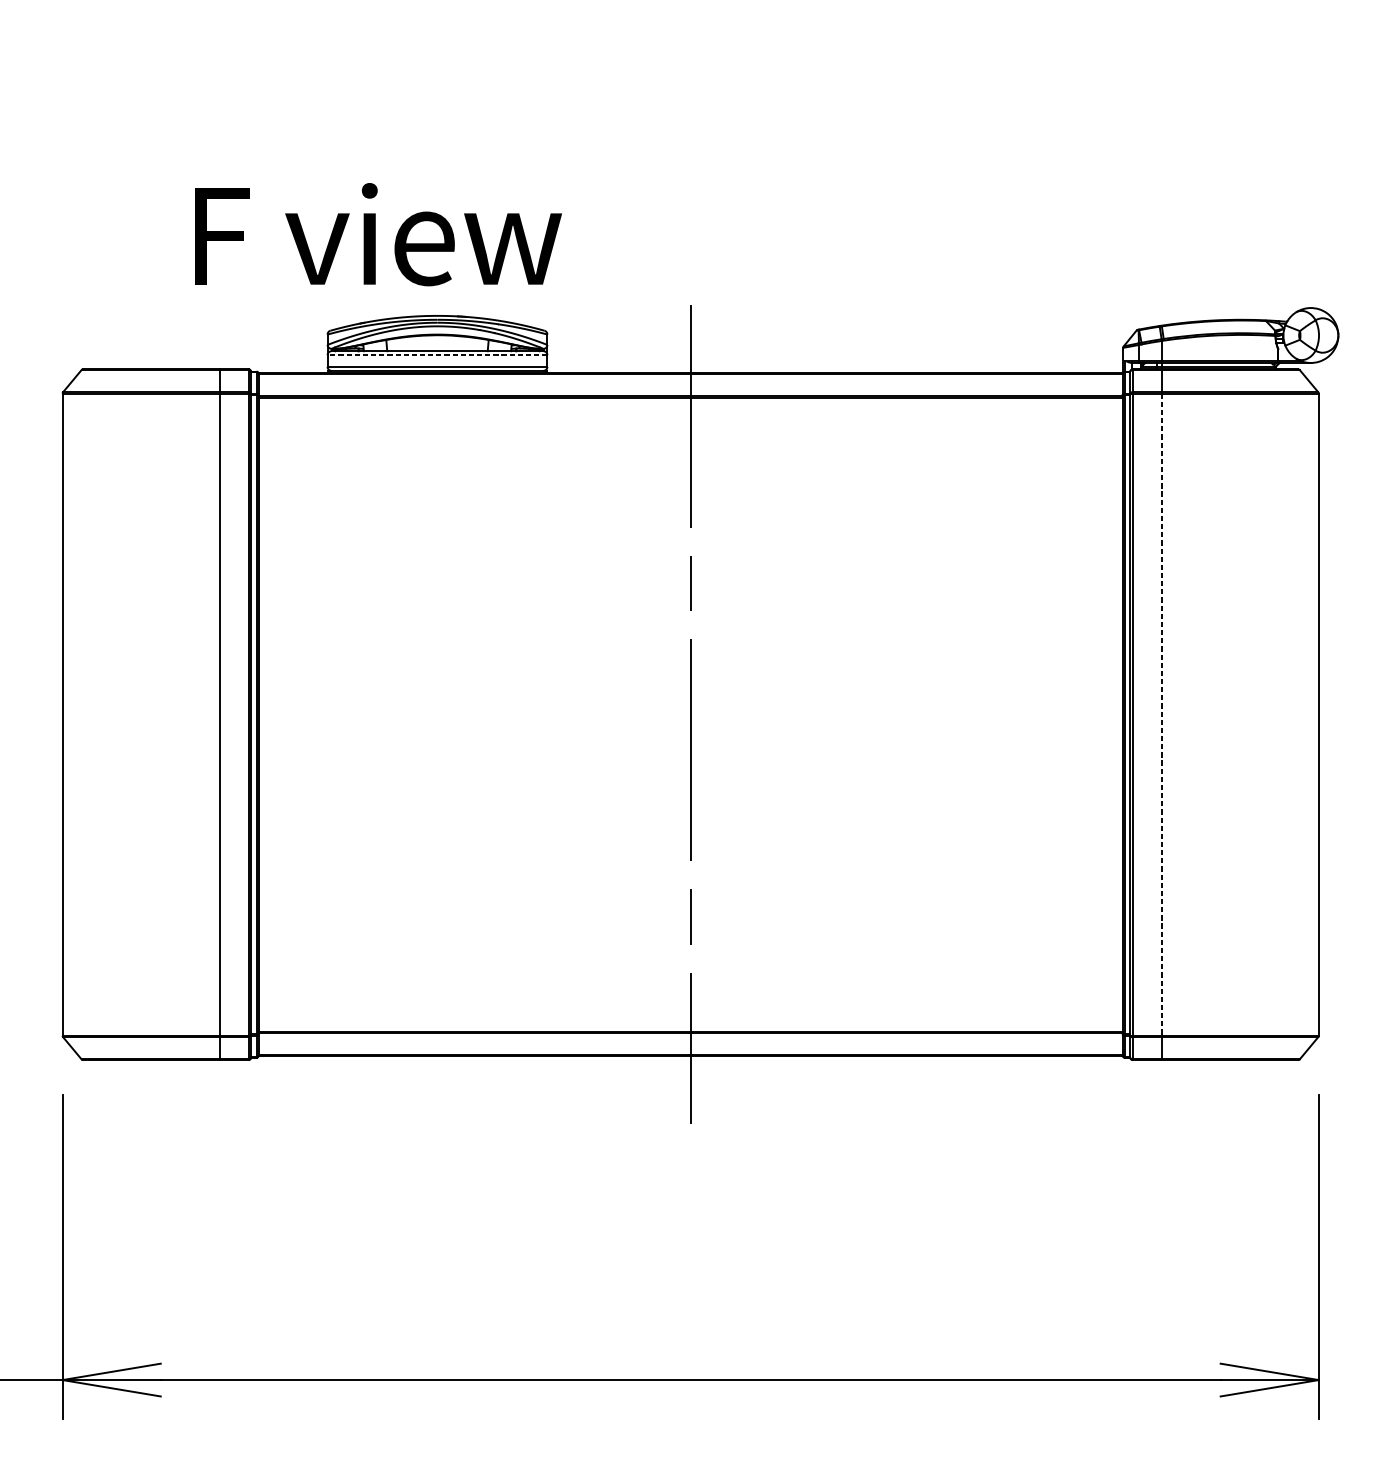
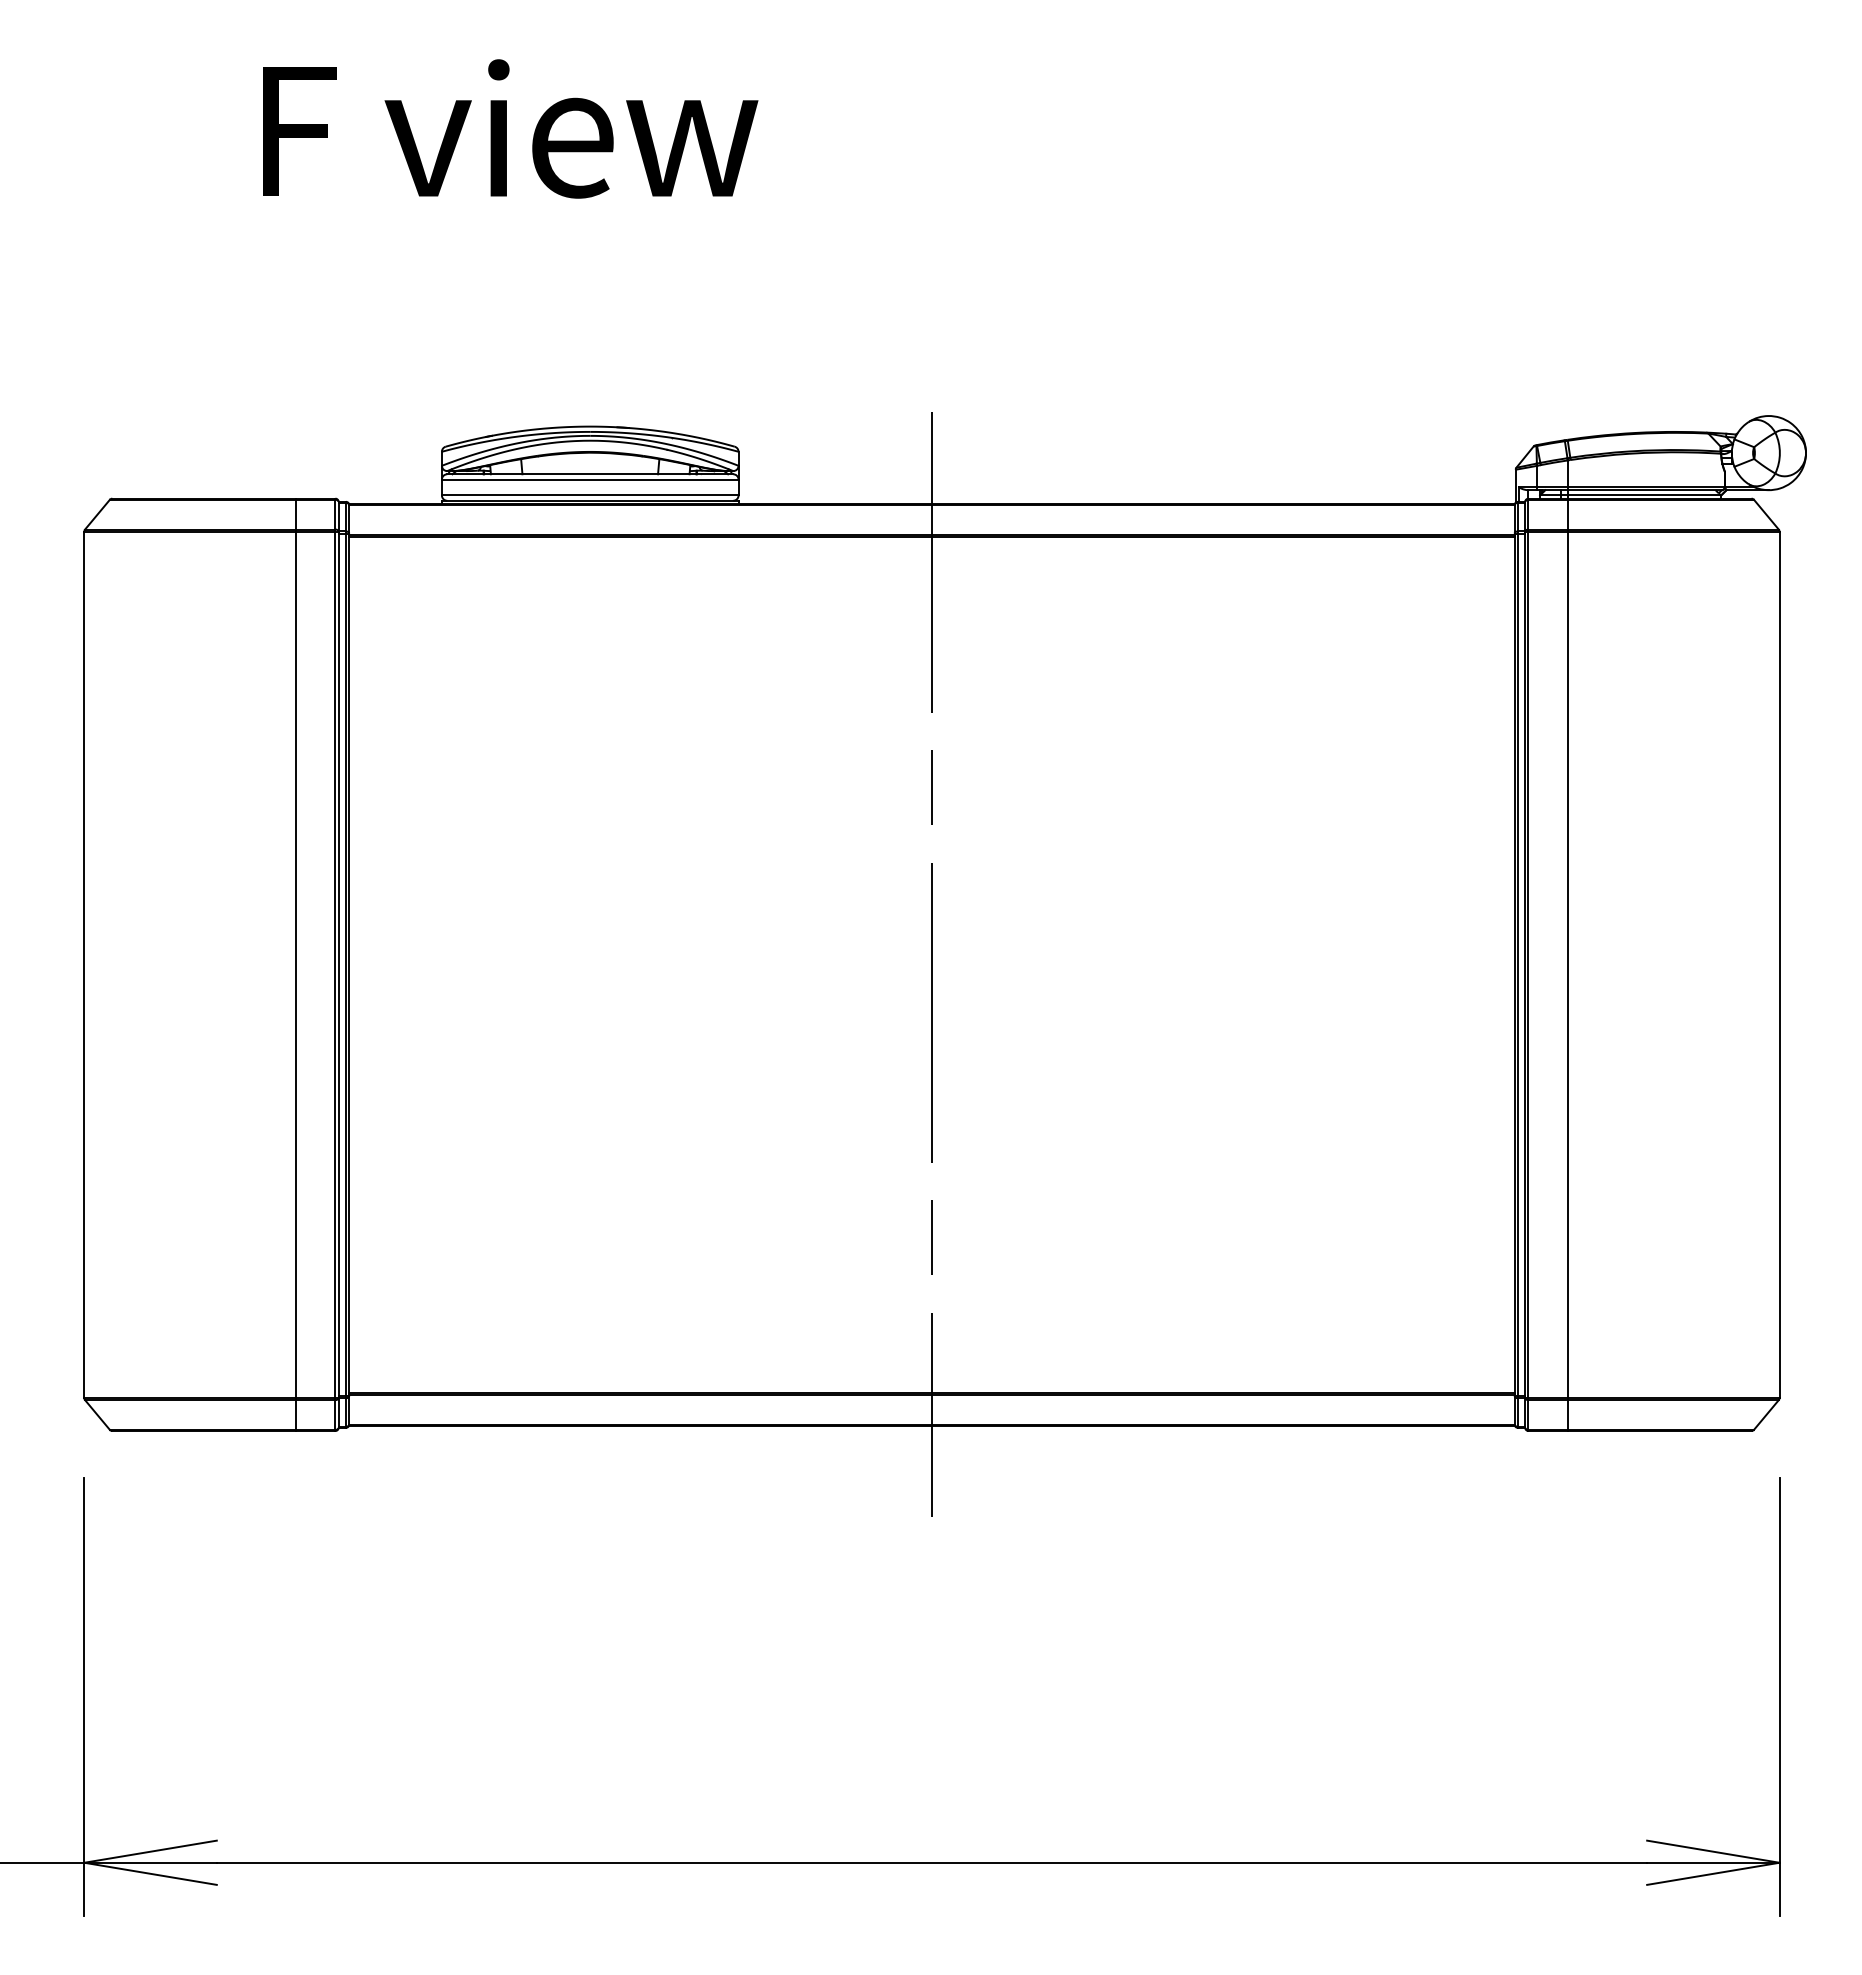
text: (378, 234) -> (510, 128), moved
line: (436, 355) -> (589, 479), dashed -> solid
line: (1161, 715) -> (1567, 965), dashed -> solid

